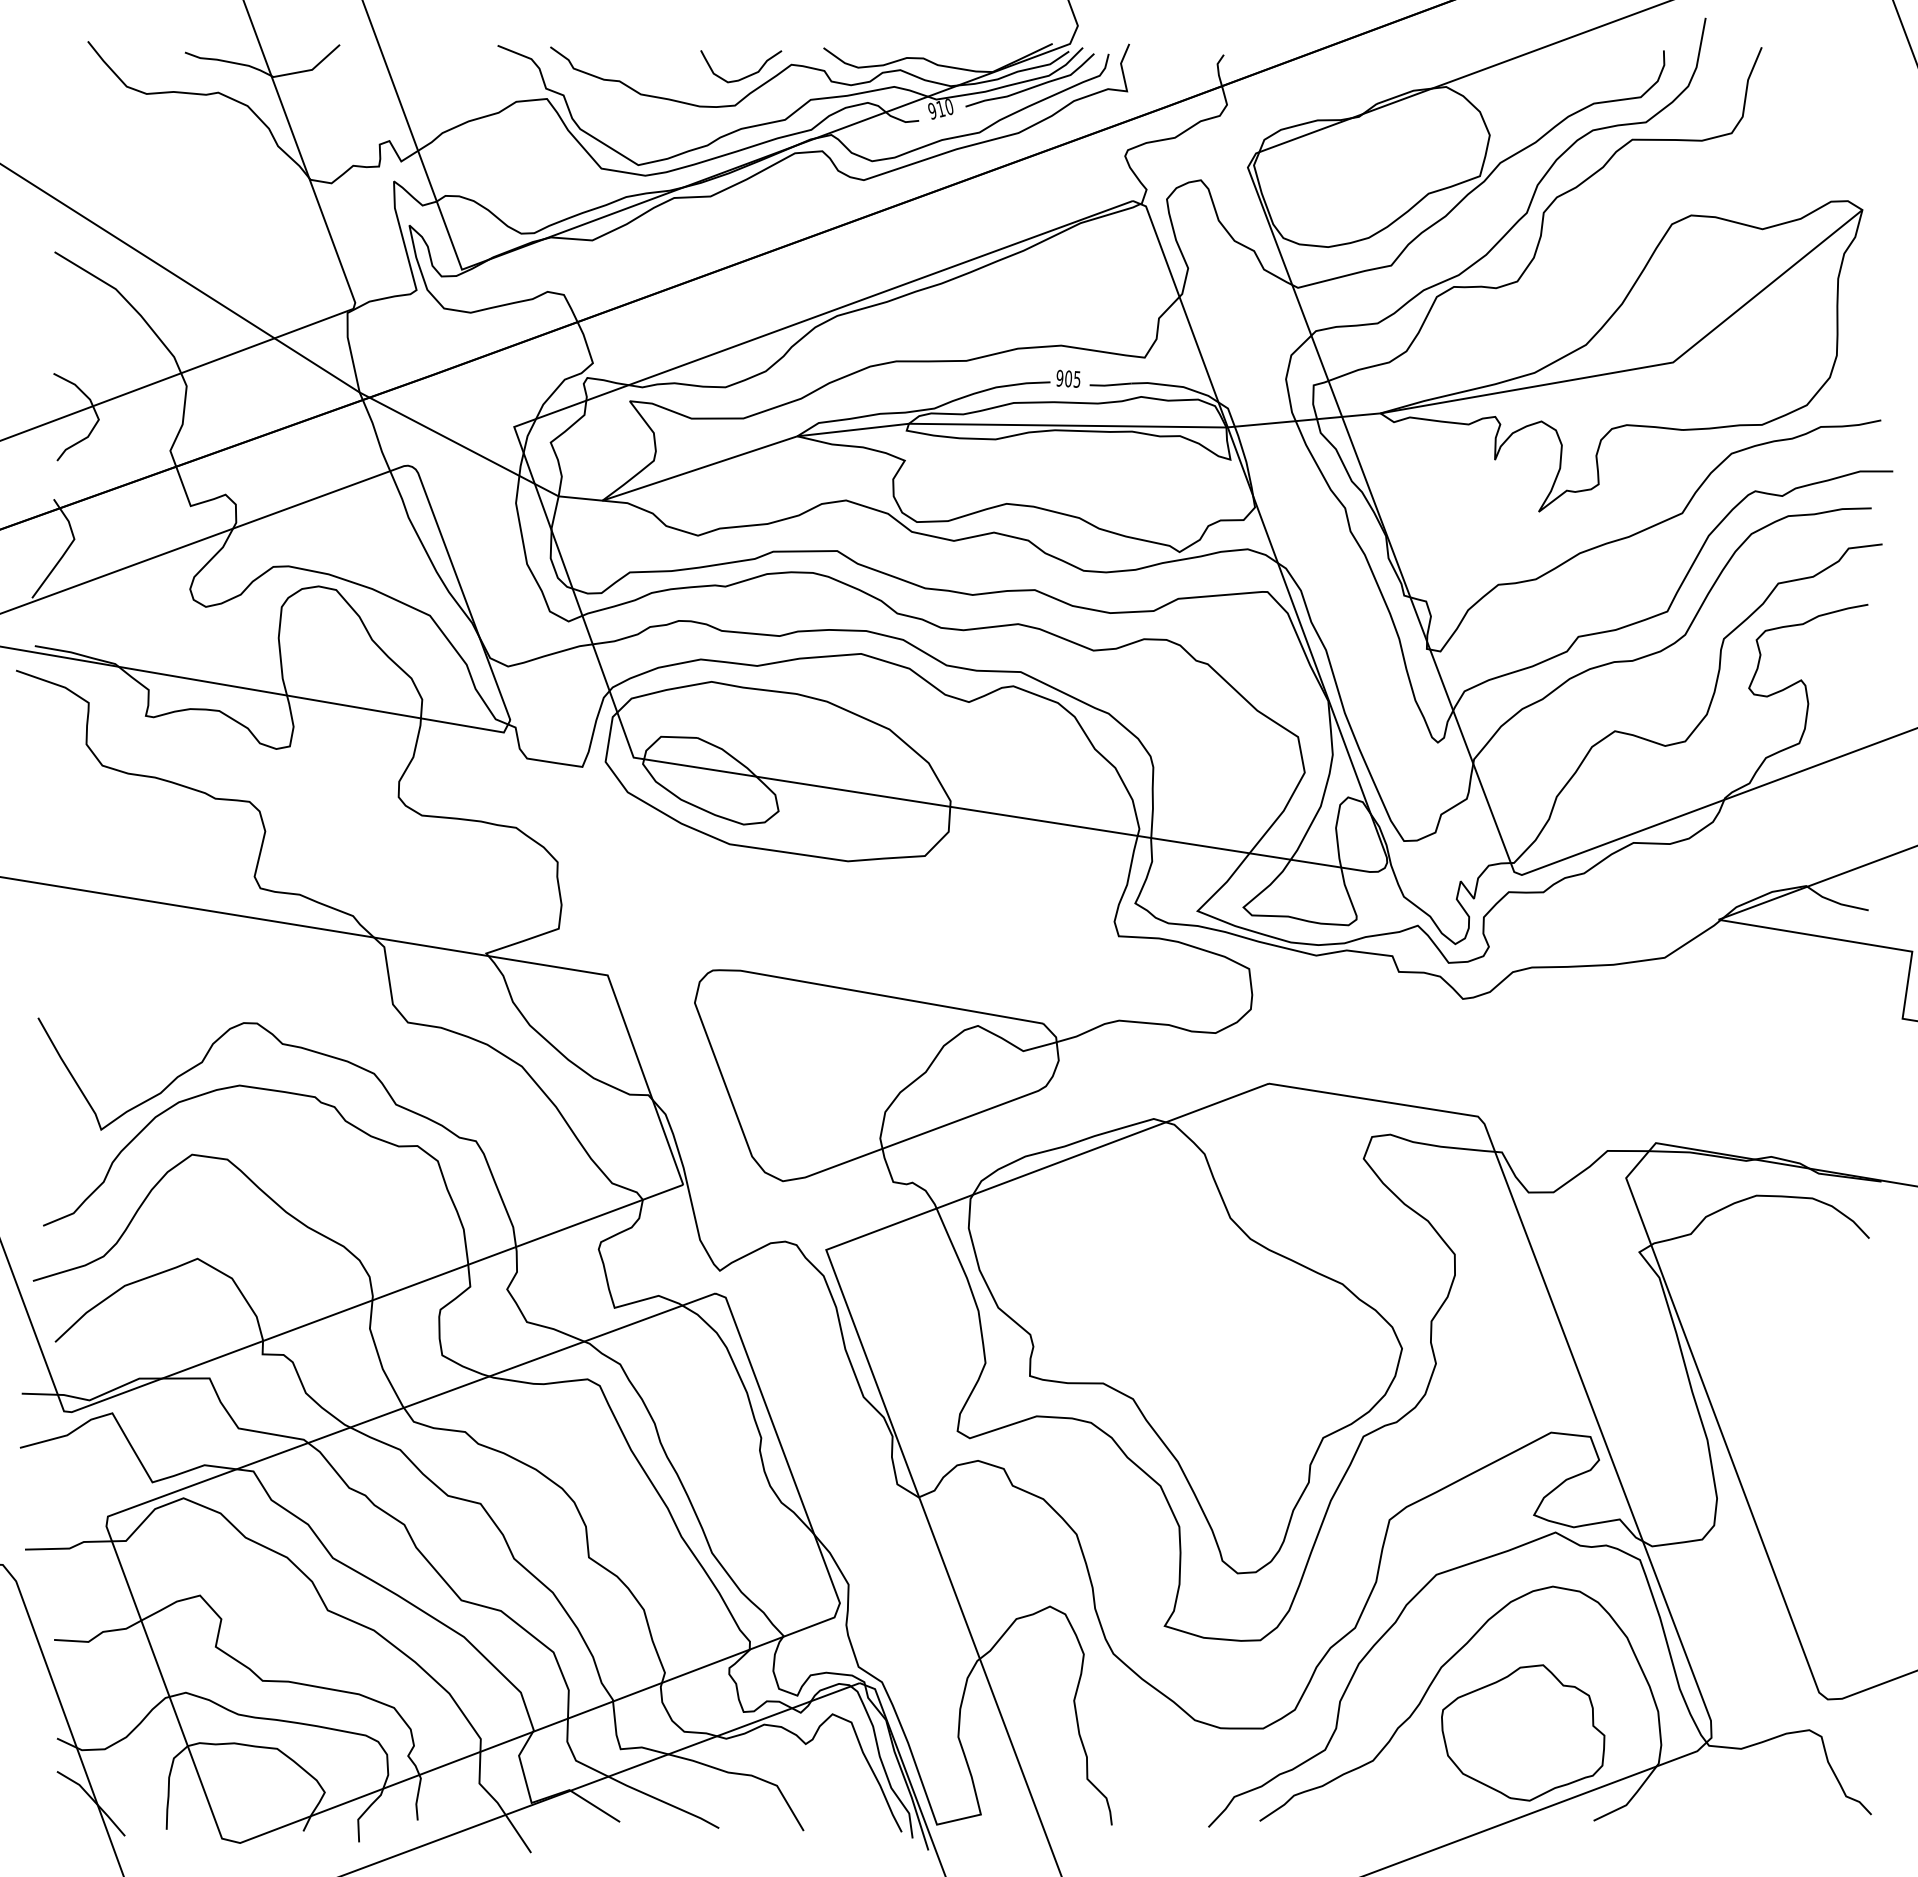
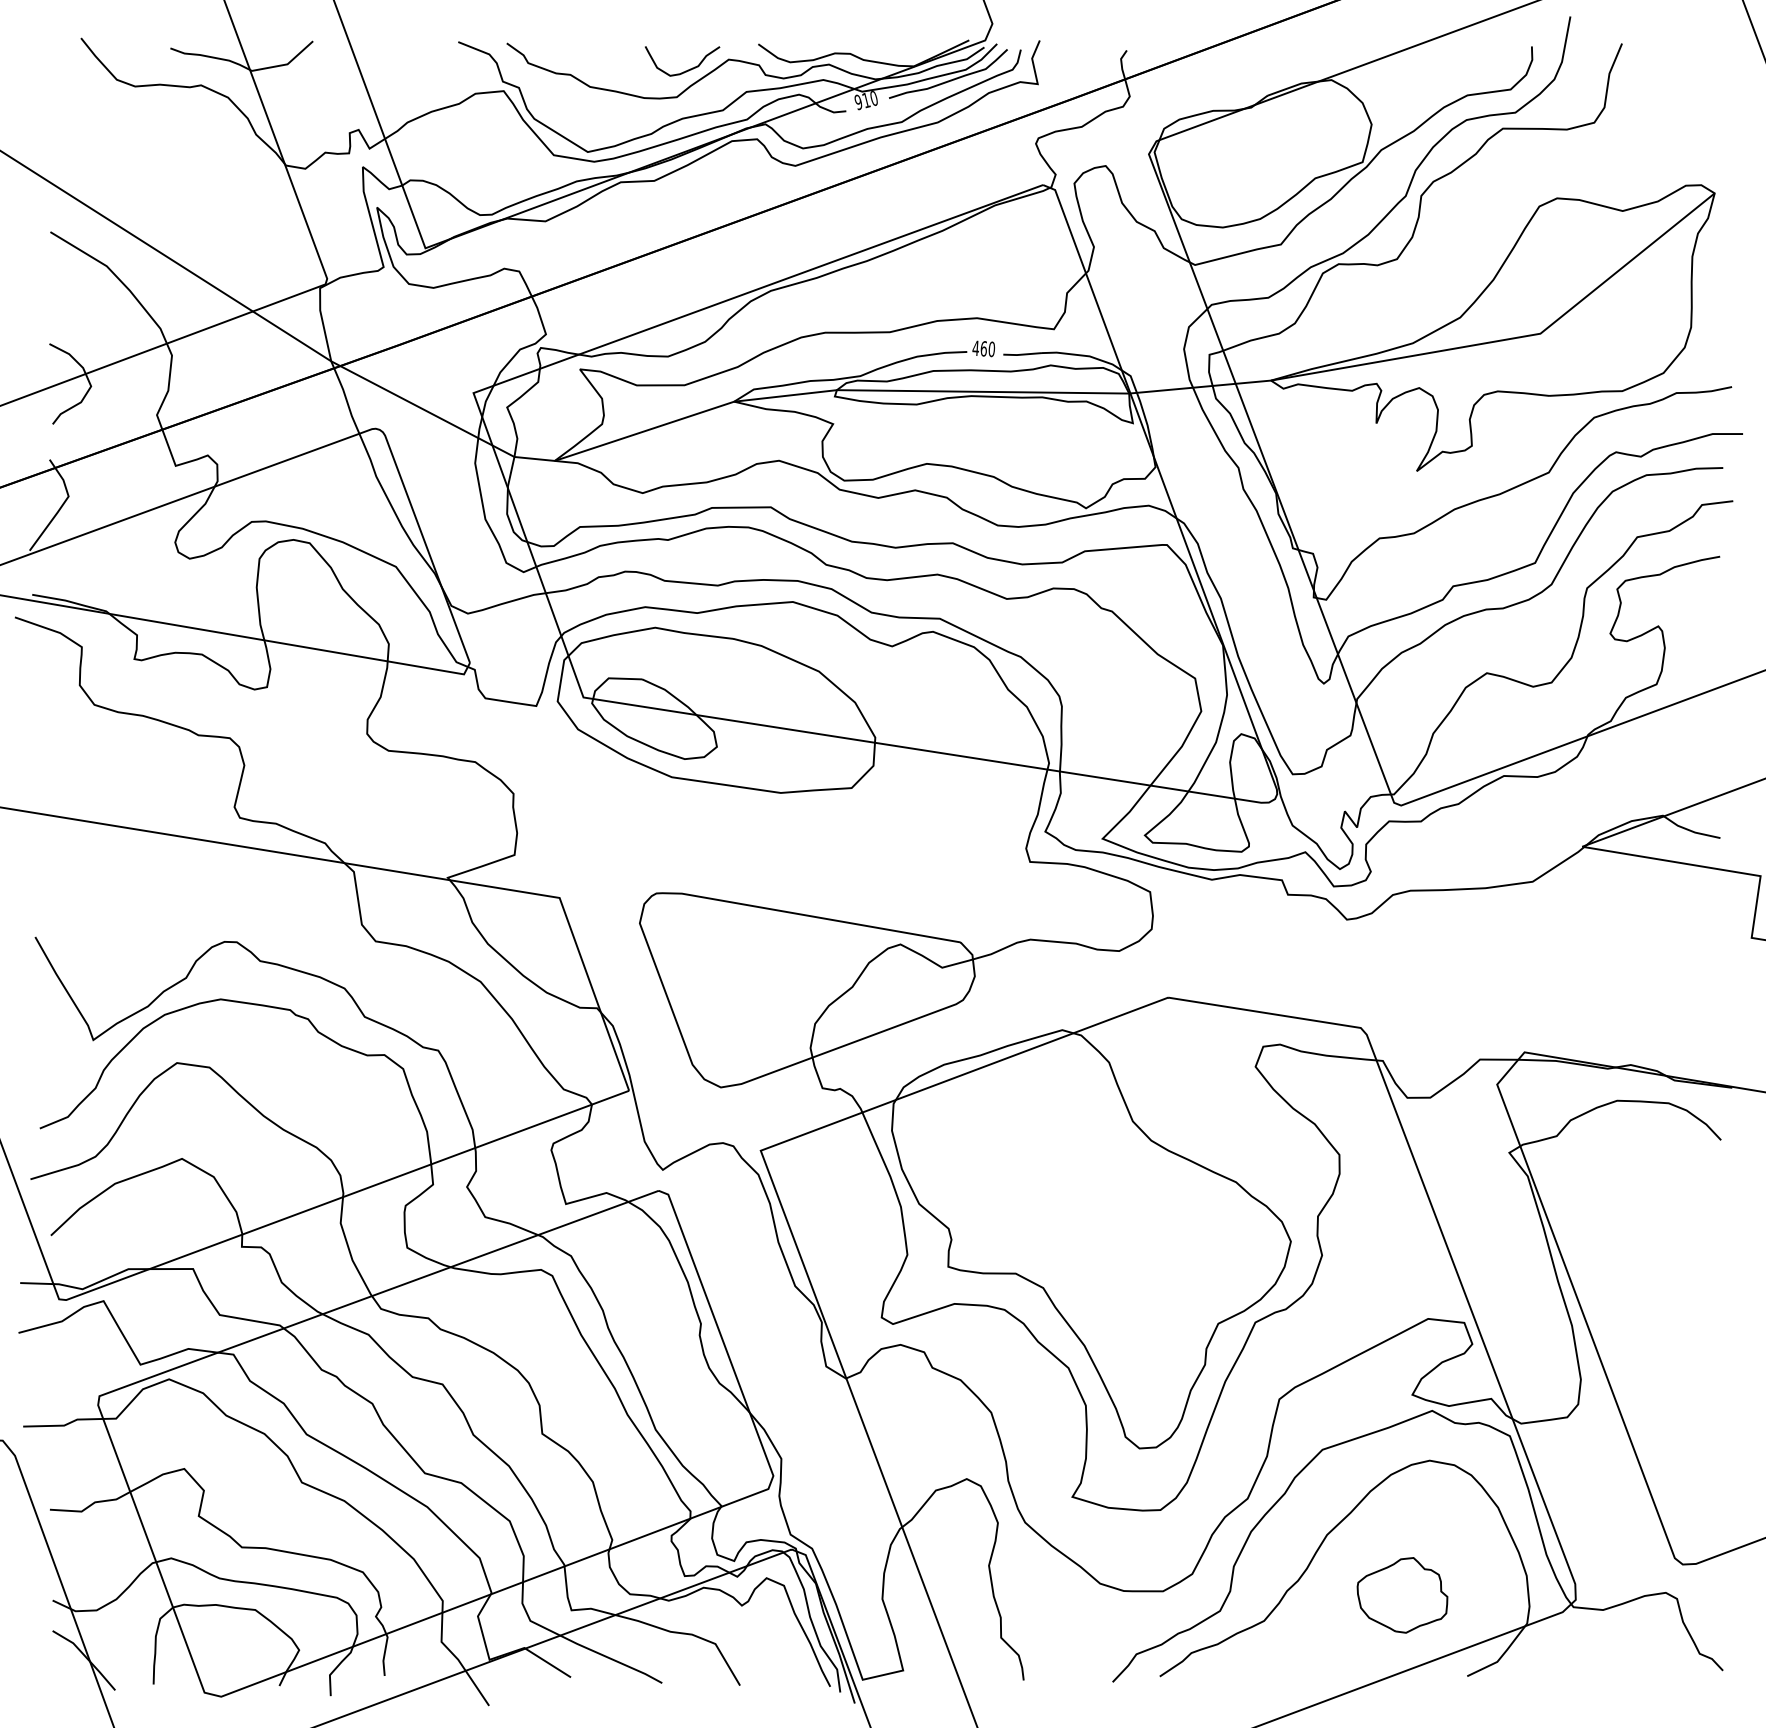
text: (1068, 378) -> (983, 348), 905 -> 460
part: (1523, 1732) -> (1402, 1594), size x0.6

